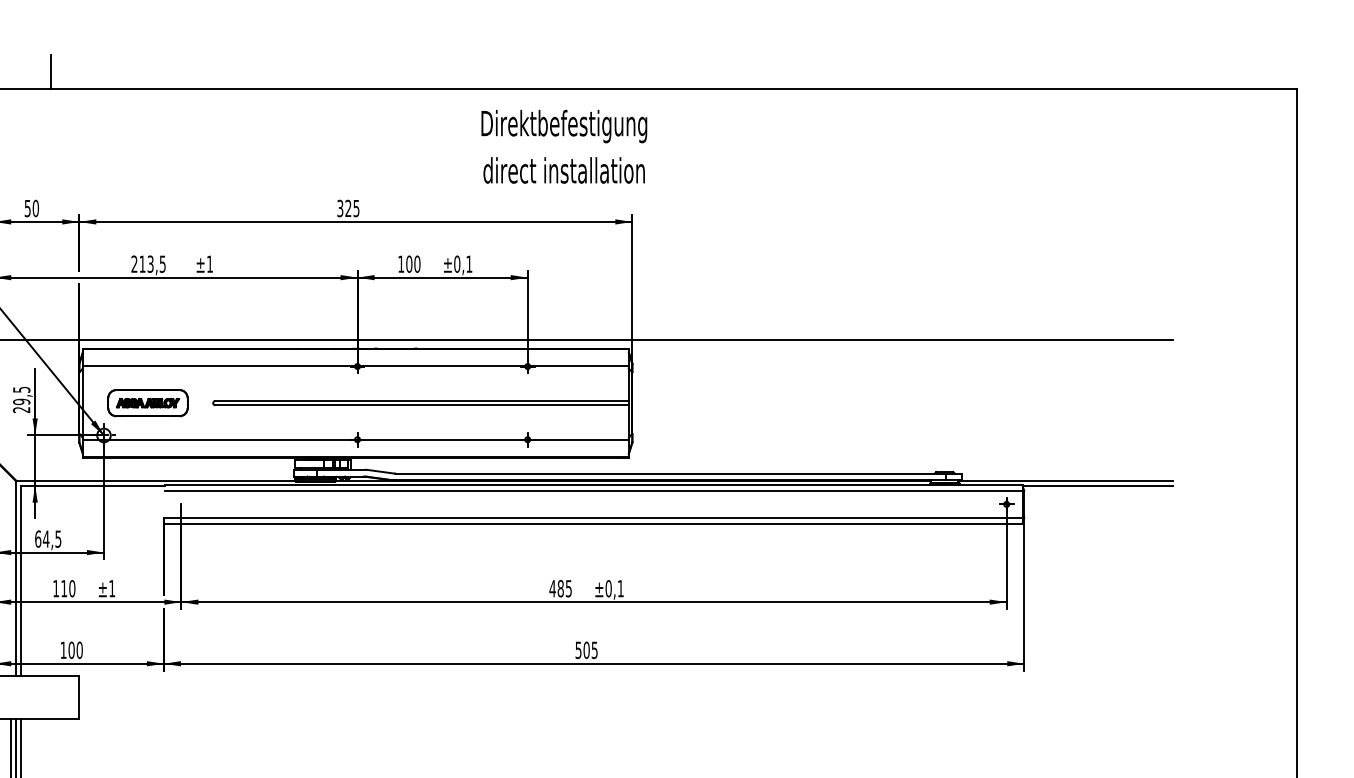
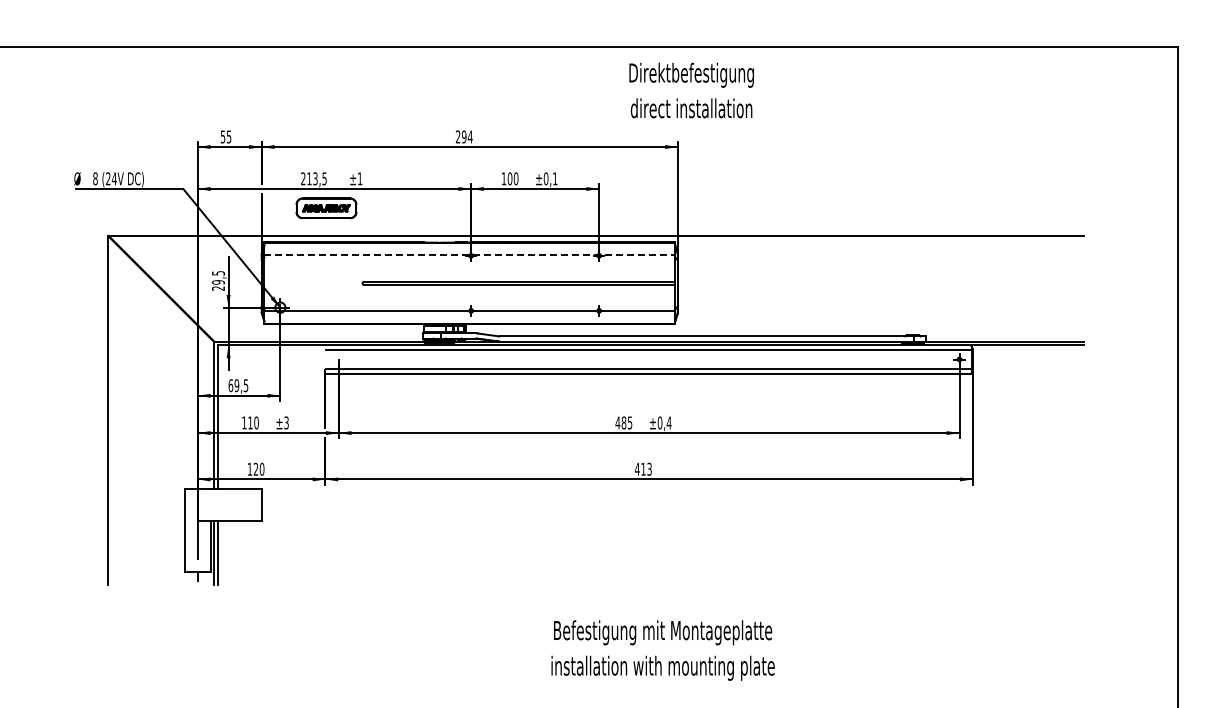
line: (50, 70) -> (240, 33), removed
text: (564, 146) -> (691, 90), moved
text: (35, 207) -> (228, 136), 50 -> 55
text: (348, 207) -> (464, 136), 325 -> 294
line: (356, 366) -> (470, 255), solid -> dashed
part: (148, 403) -> (326, 208), moved
text: (45, 538) -> (236, 385), 64,5 -> 69,5
text: (112, 588) -> (286, 422), ±1 -> ±3
text: (619, 588) -> (668, 422), ±0,1 -> ±0,4
text: (70, 649) -> (255, 468), 100 -> 120
text: (585, 649) -> (642, 468), 505 -> 413

